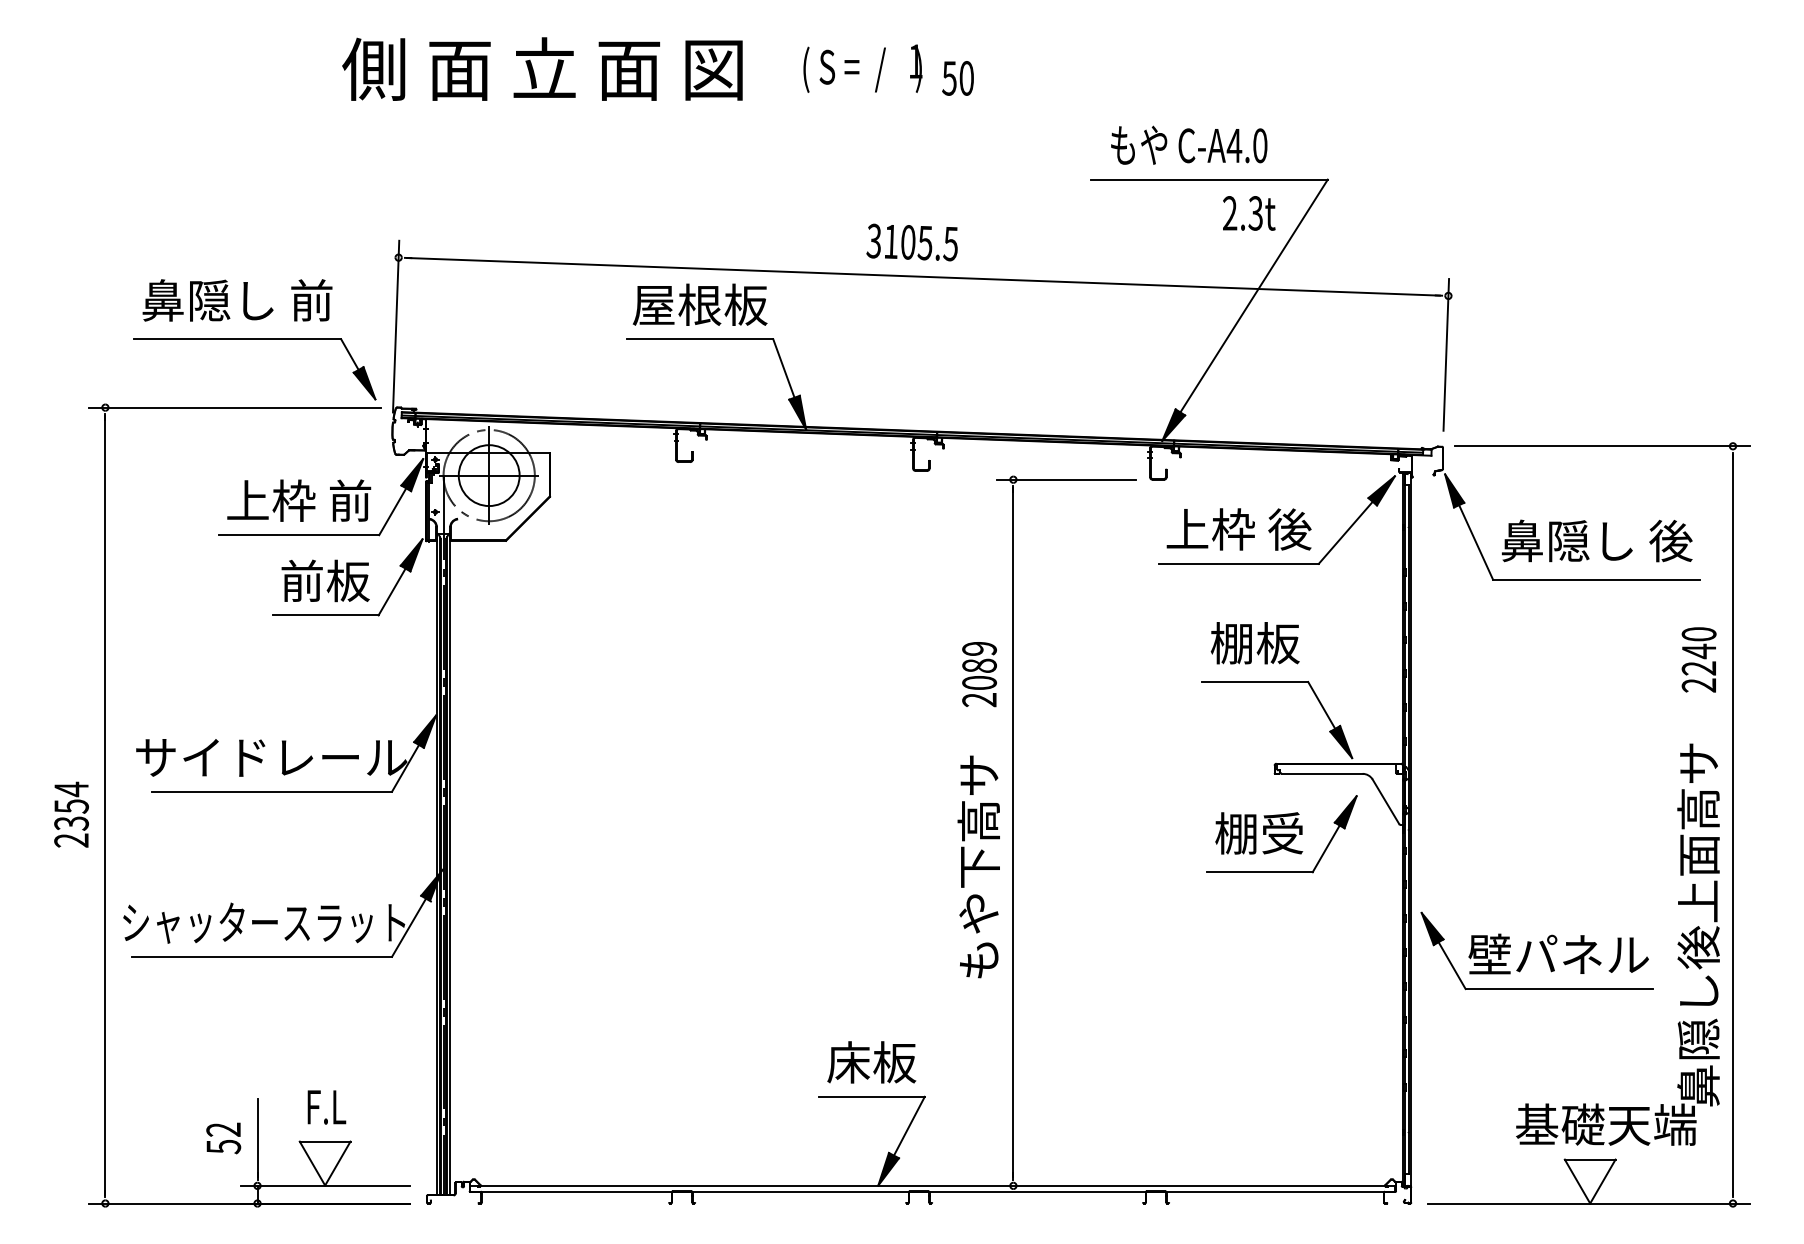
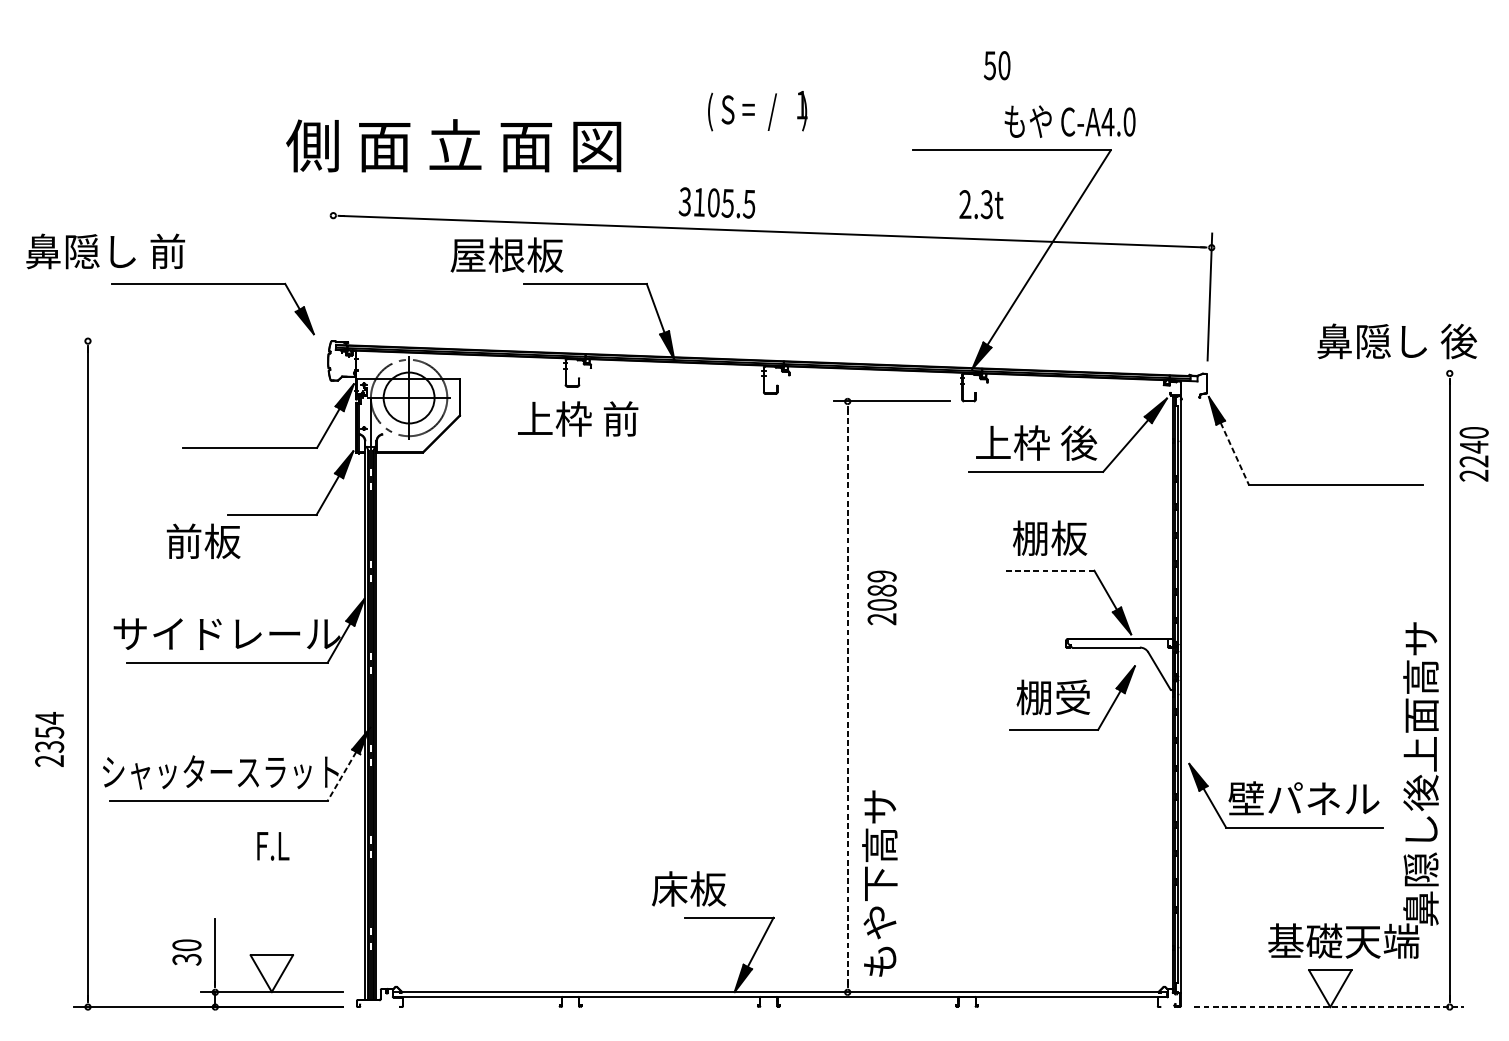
text: (542, 68) -> (453, 145), moved
text: (862, 68) -> (757, 110), moved
text: (957, 78) -> (996, 65), moved
text: (1189, 144) -> (1070, 120), moved
text: (1249, 213) -> (981, 204), moved
text: (911, 242) -> (716, 202), moved
text: (237, 300) -> (105, 251), moved
text: (699, 304) -> (506, 254), moved
line: (396, 326) -> (331, 273), removed
line: (234, 407) -> (196, 341), removed
line: (1601, 446) -> (1339, 373), removed
text: (299, 500) -> (578, 418), moved
text: (1596, 540) -> (1396, 341), moved
line: (1476, 542) -> (1235, 453), solid -> dashed
text: (325, 580) -> (203, 540), moved
text: (1698, 659) -> (1473, 453), moved
text: (979, 674) -> (882, 597), moved
line: (1255, 682) -> (1050, 571), solid -> dashed
text: (71, 814) -> (49, 739), moved
line: (1013, 832) -> (847, 696), solid -> dashed
text: (978, 866) -> (879, 883), moved
line: (409, 927) -> (342, 776), solid -> dashed
text: (871, 1062) -> (688, 889), moved
text: (326, 1107) -> (272, 846), moved
text: (223, 1137) -> (186, 951), 52 -> 30
line: (1589, 1203) -> (1329, 1007), solid -> dashed

